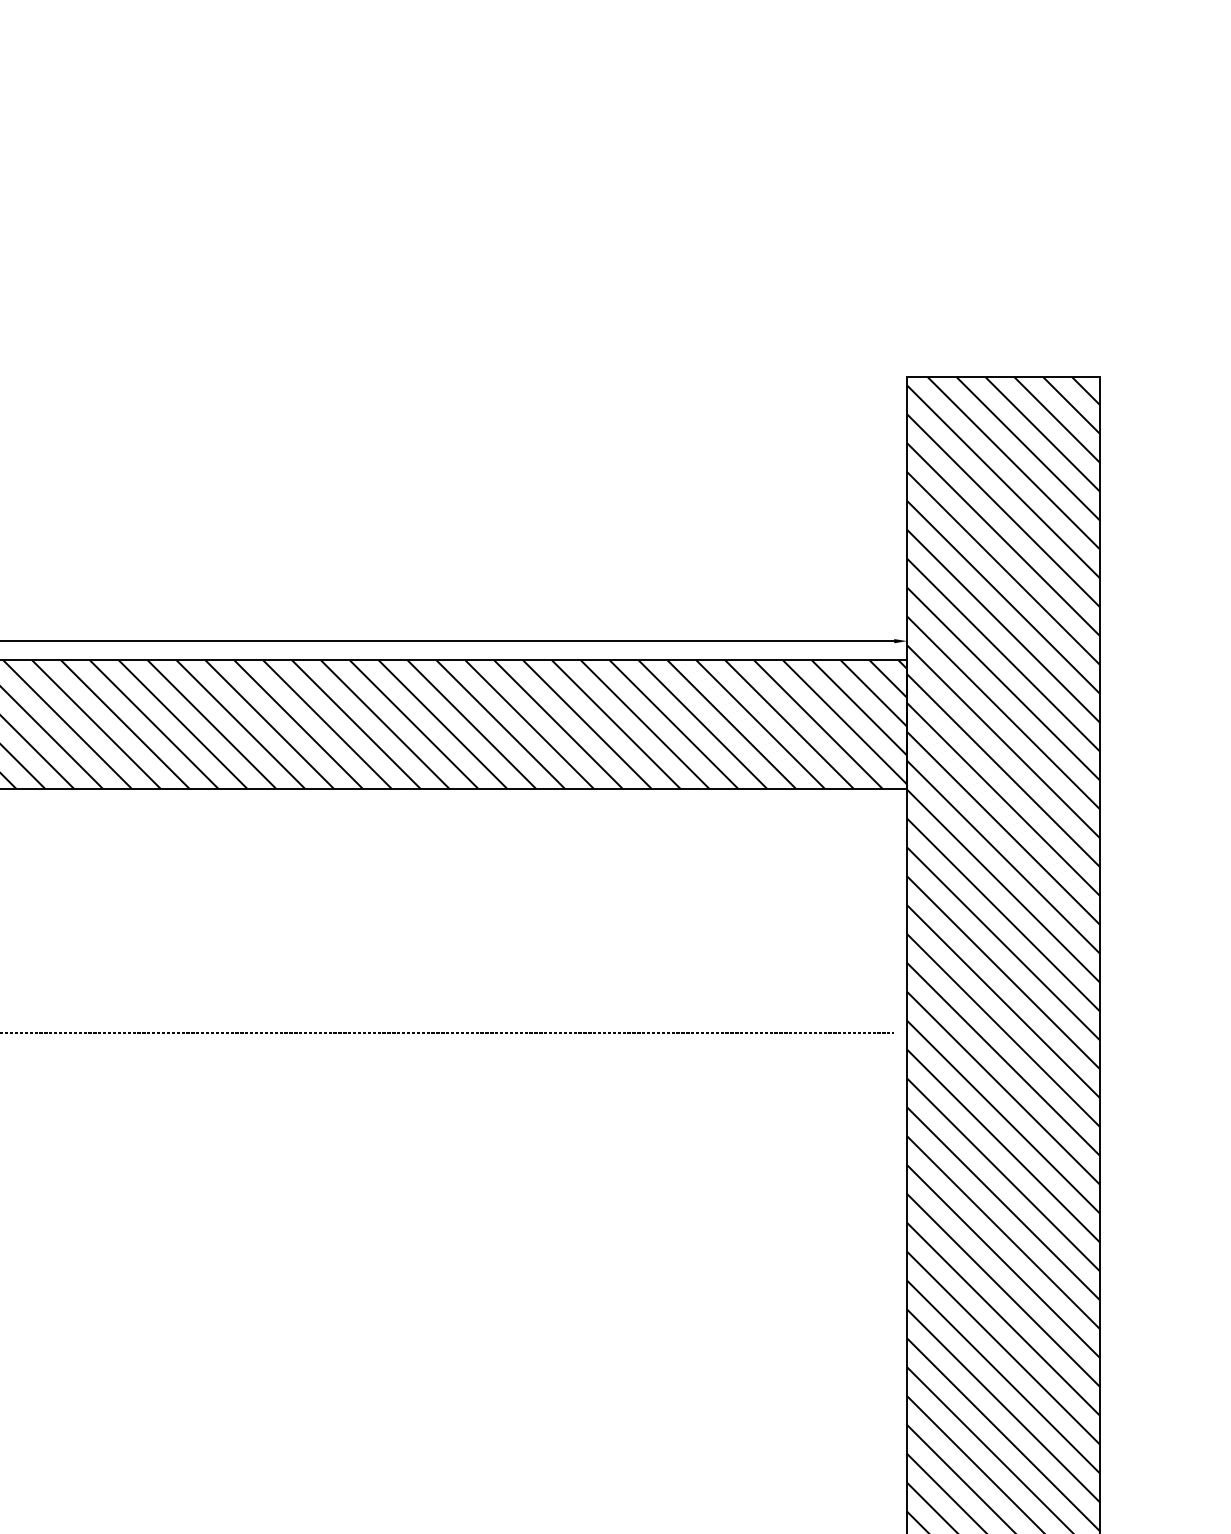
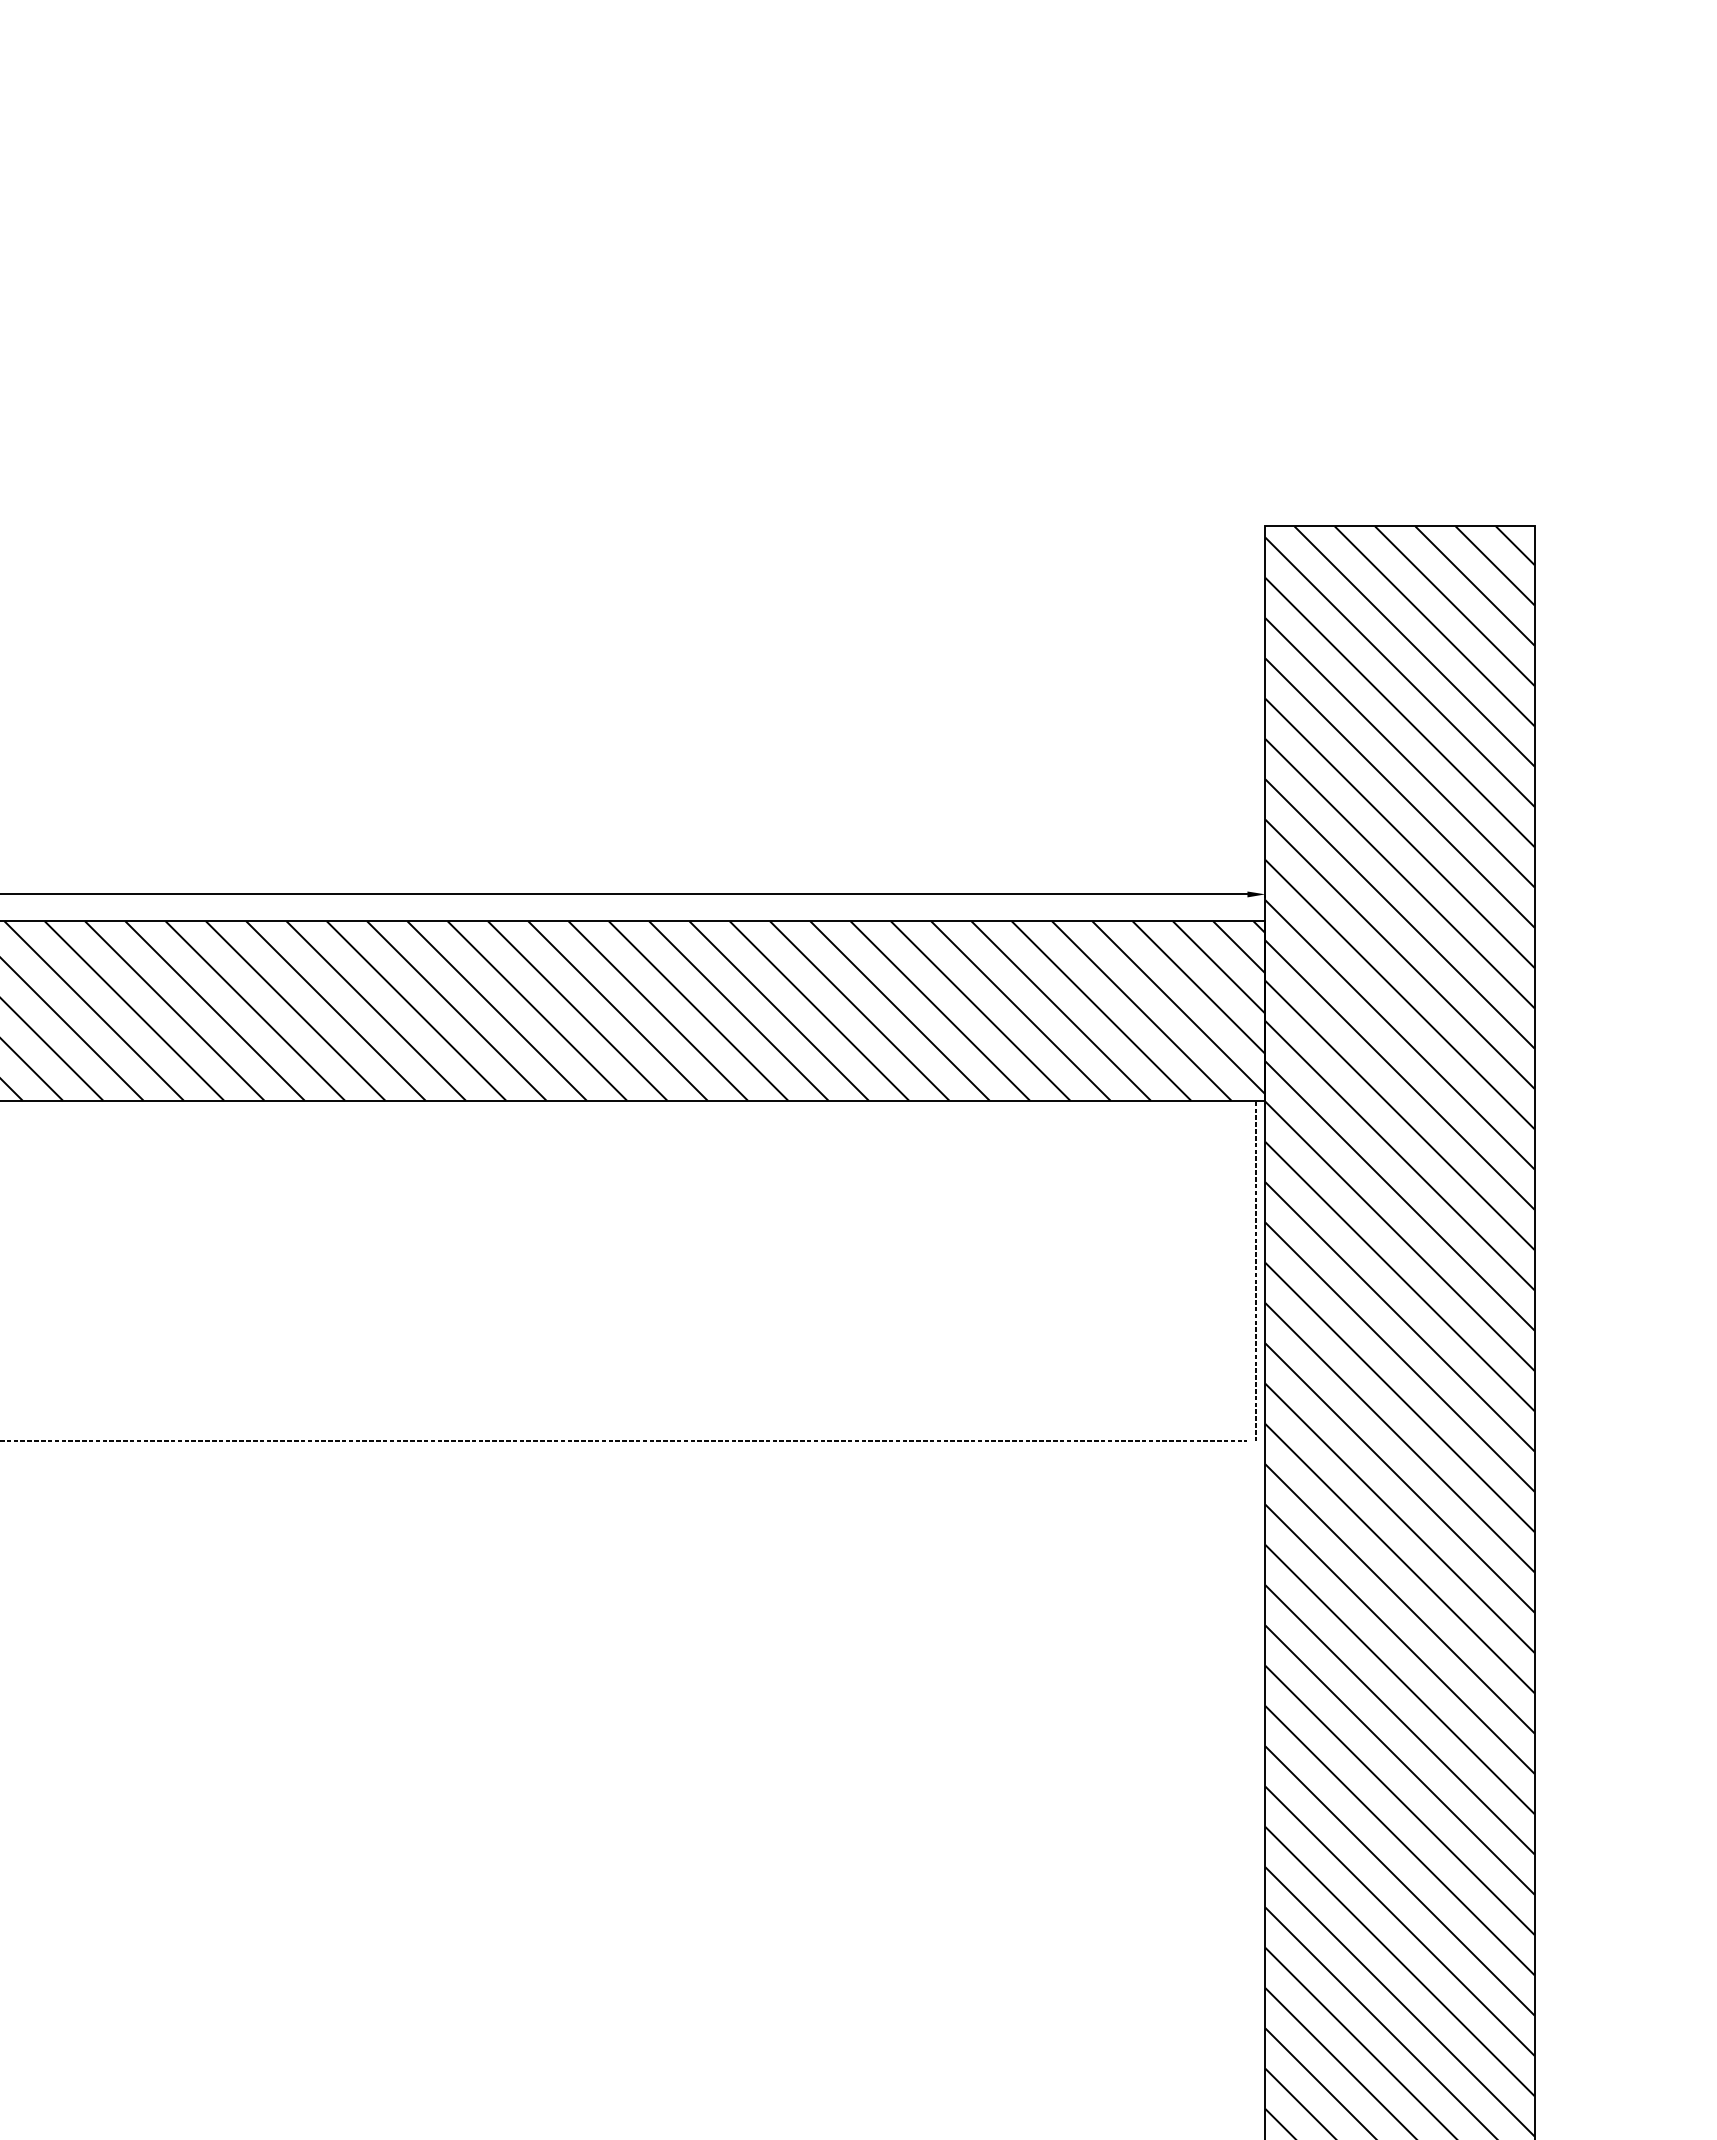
line: (900, 910) -> (1256, 1270), added

